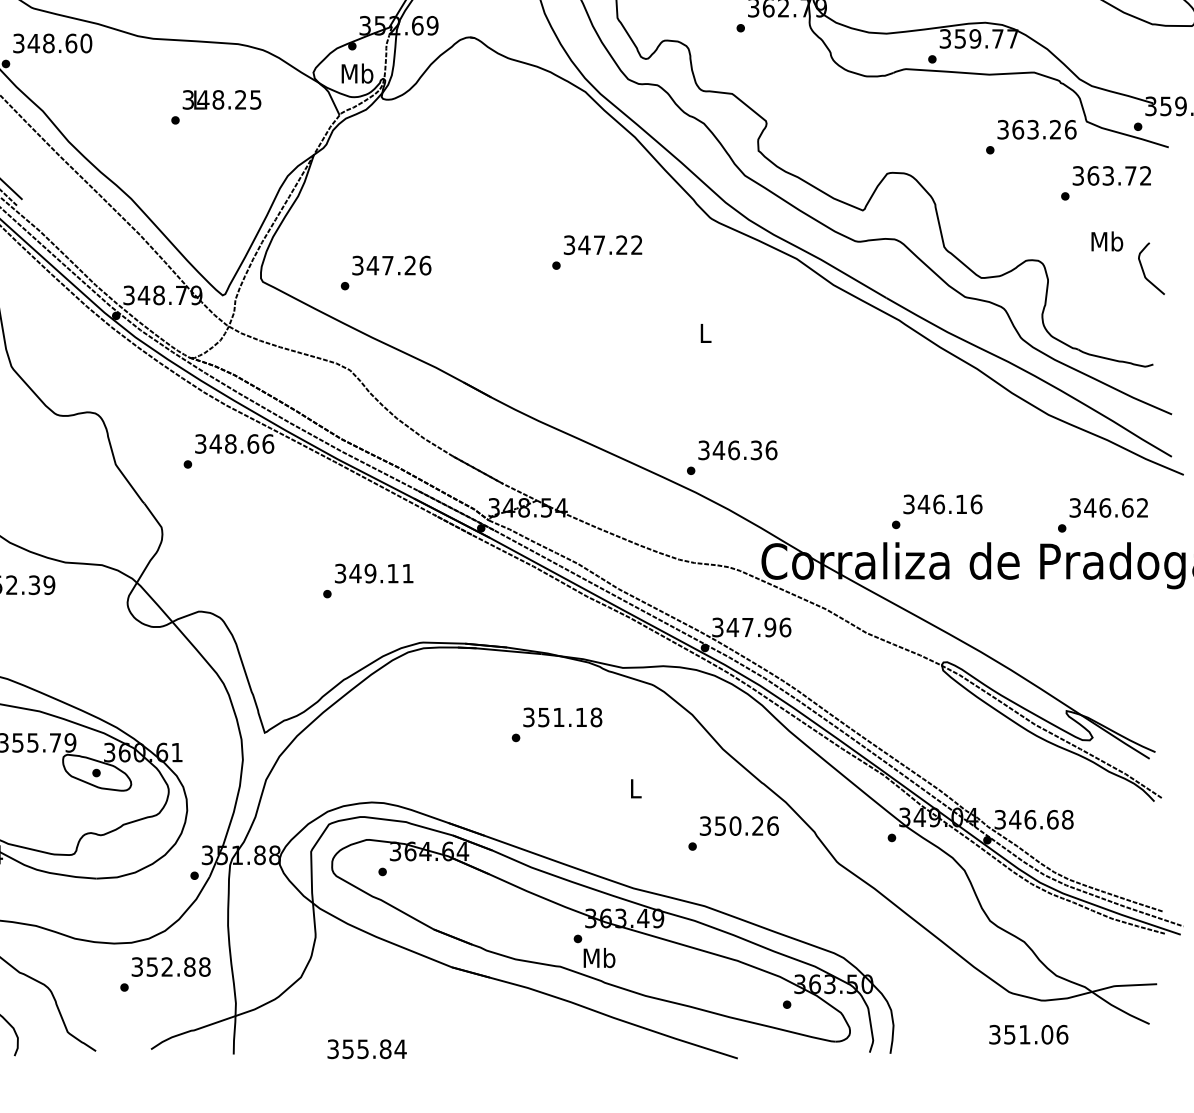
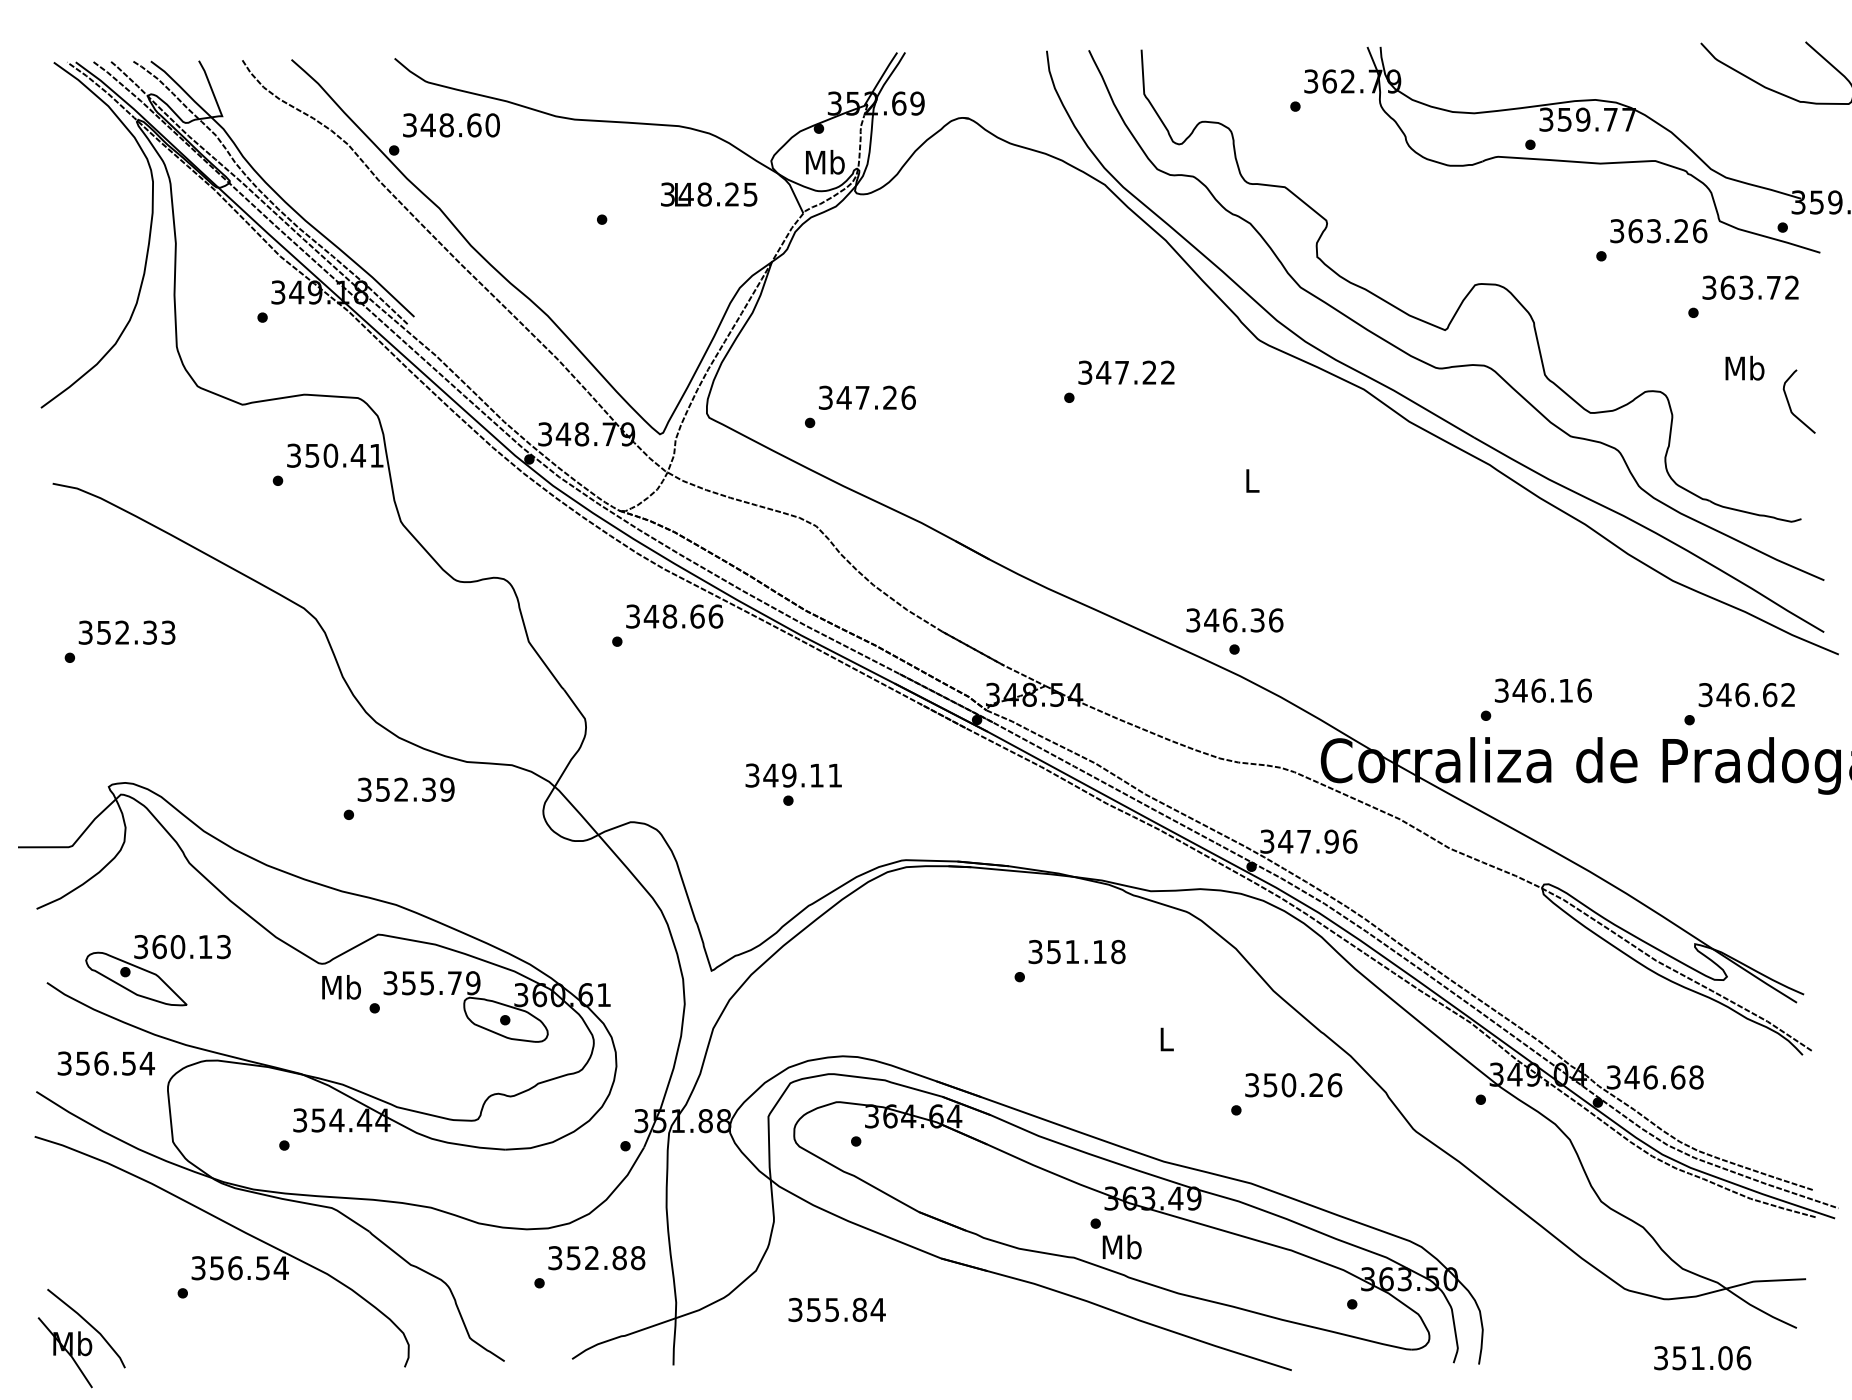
text: (222, 99) -> (709, 194), moved
text: (737, 450) -> (1234, 620), moved
text: (373, 573) -> (793, 775), moved
text: (1028, 1035) -> (1702, 1358), moved
text: (366, 1048) -> (836, 1309), moved

